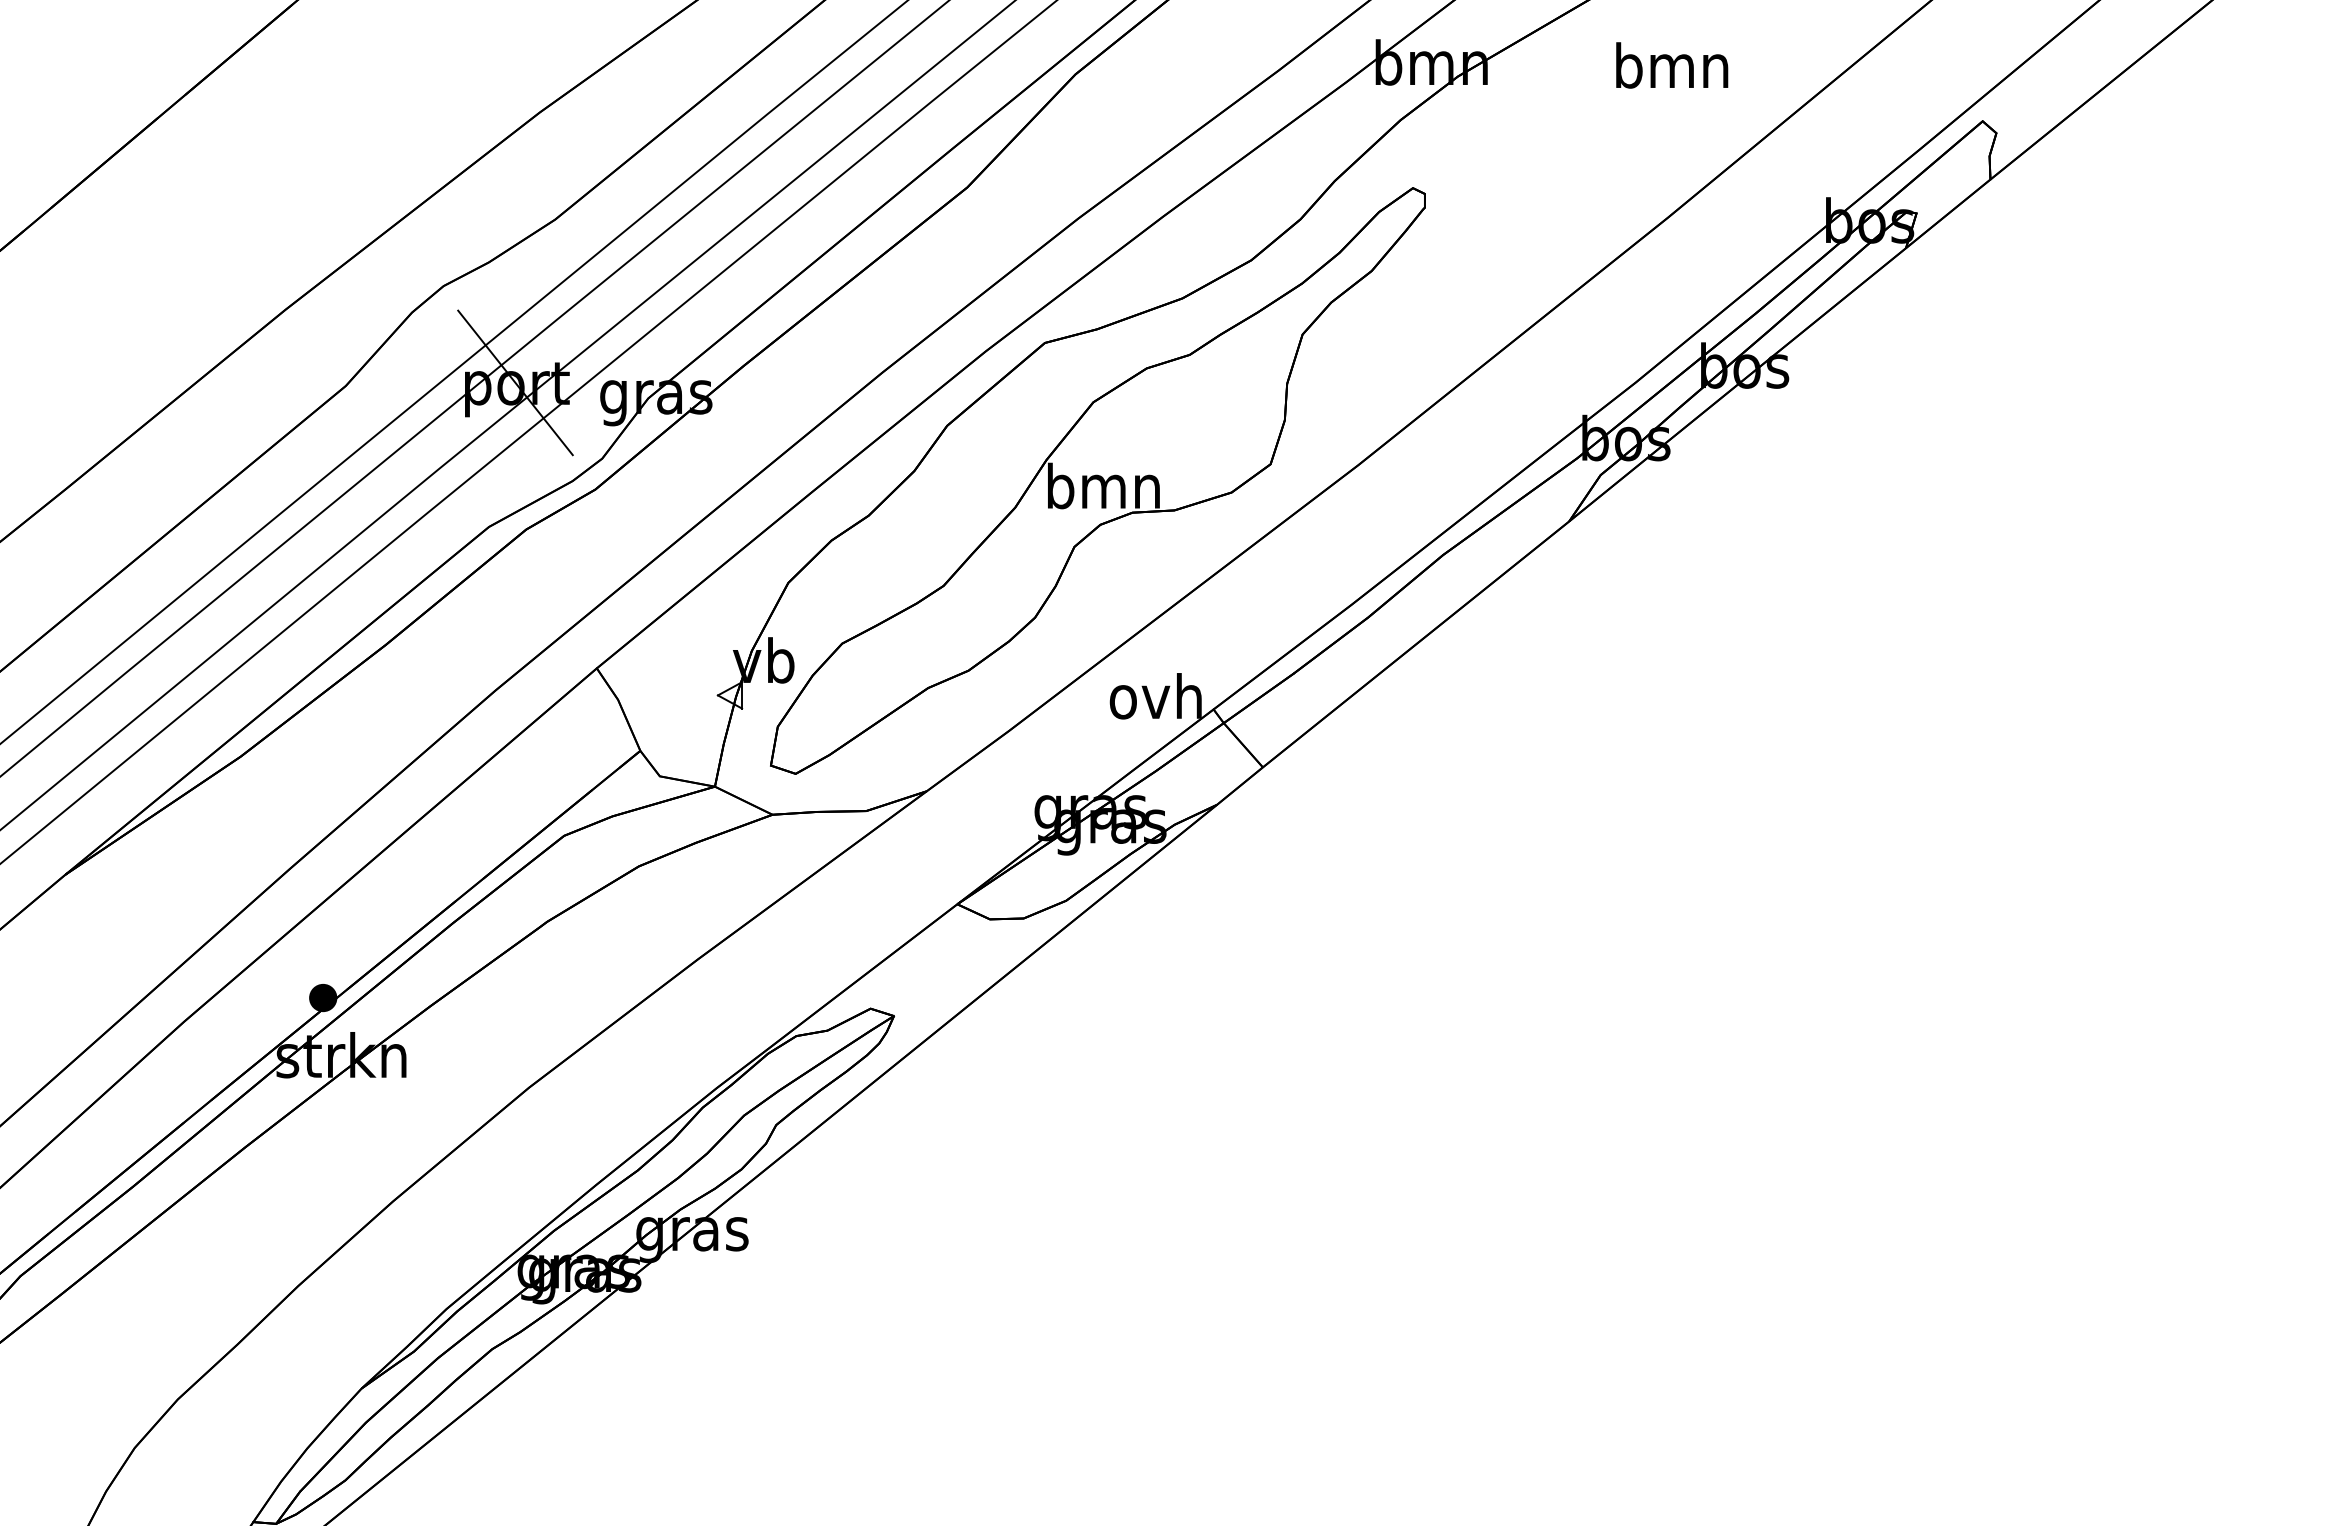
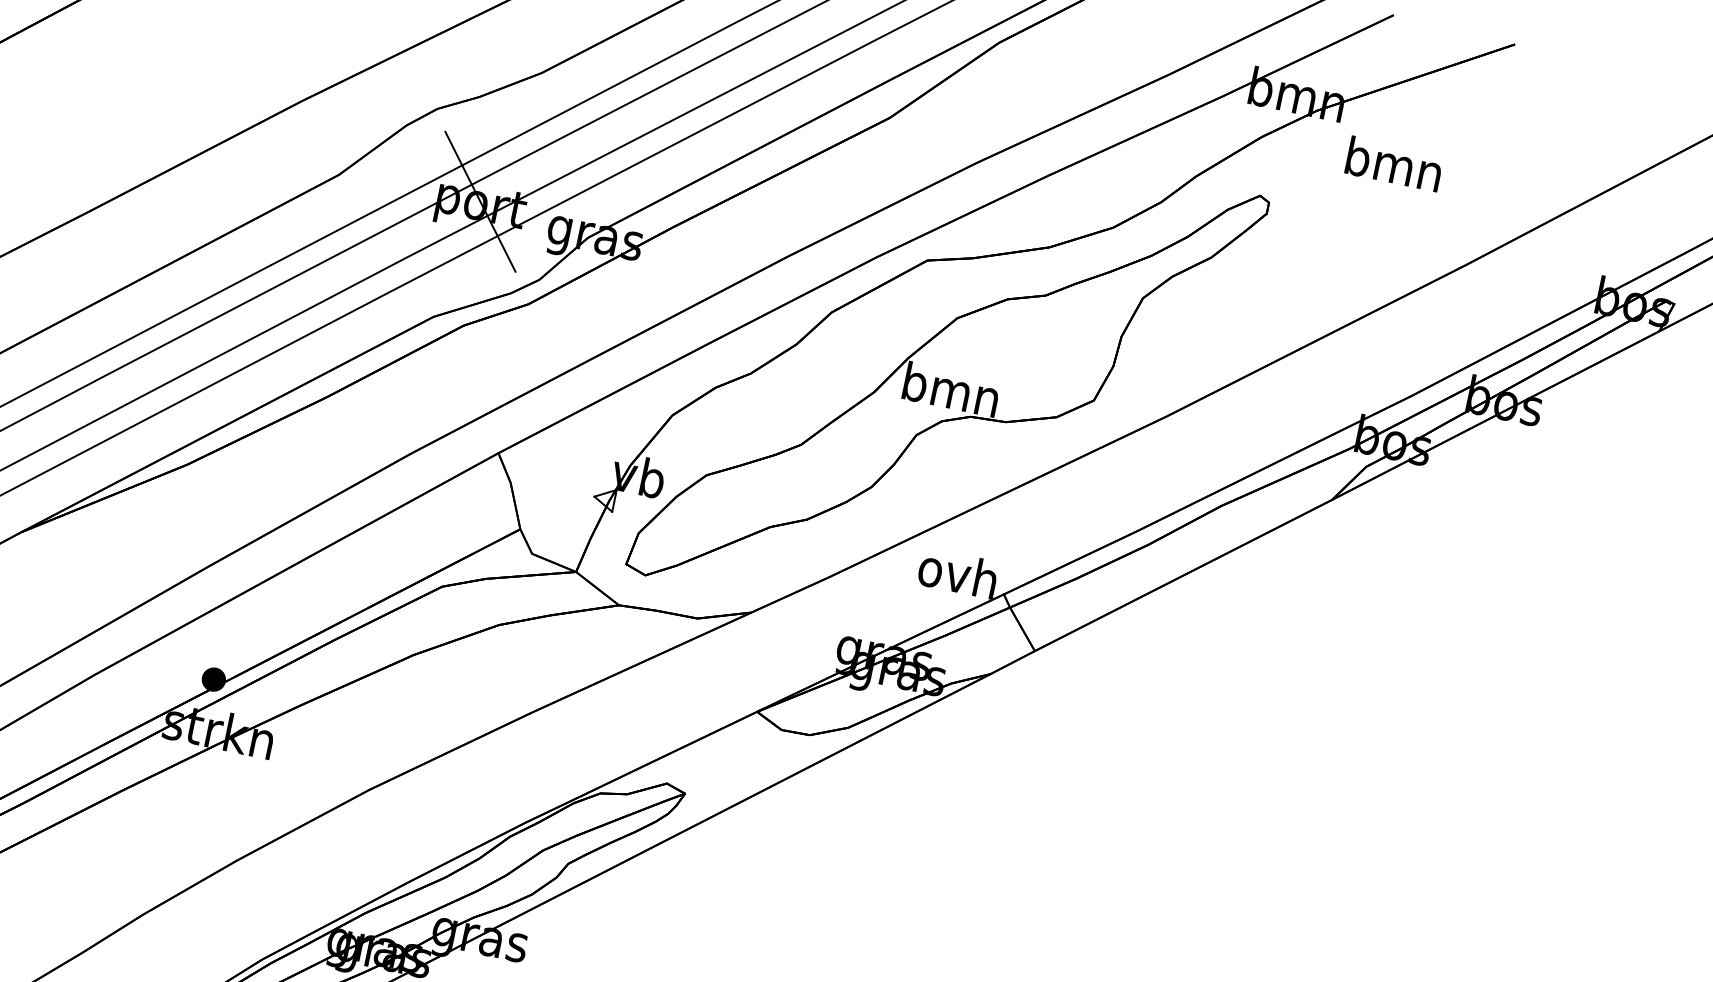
text: (1672, 65) -> (1394, 164), moved

